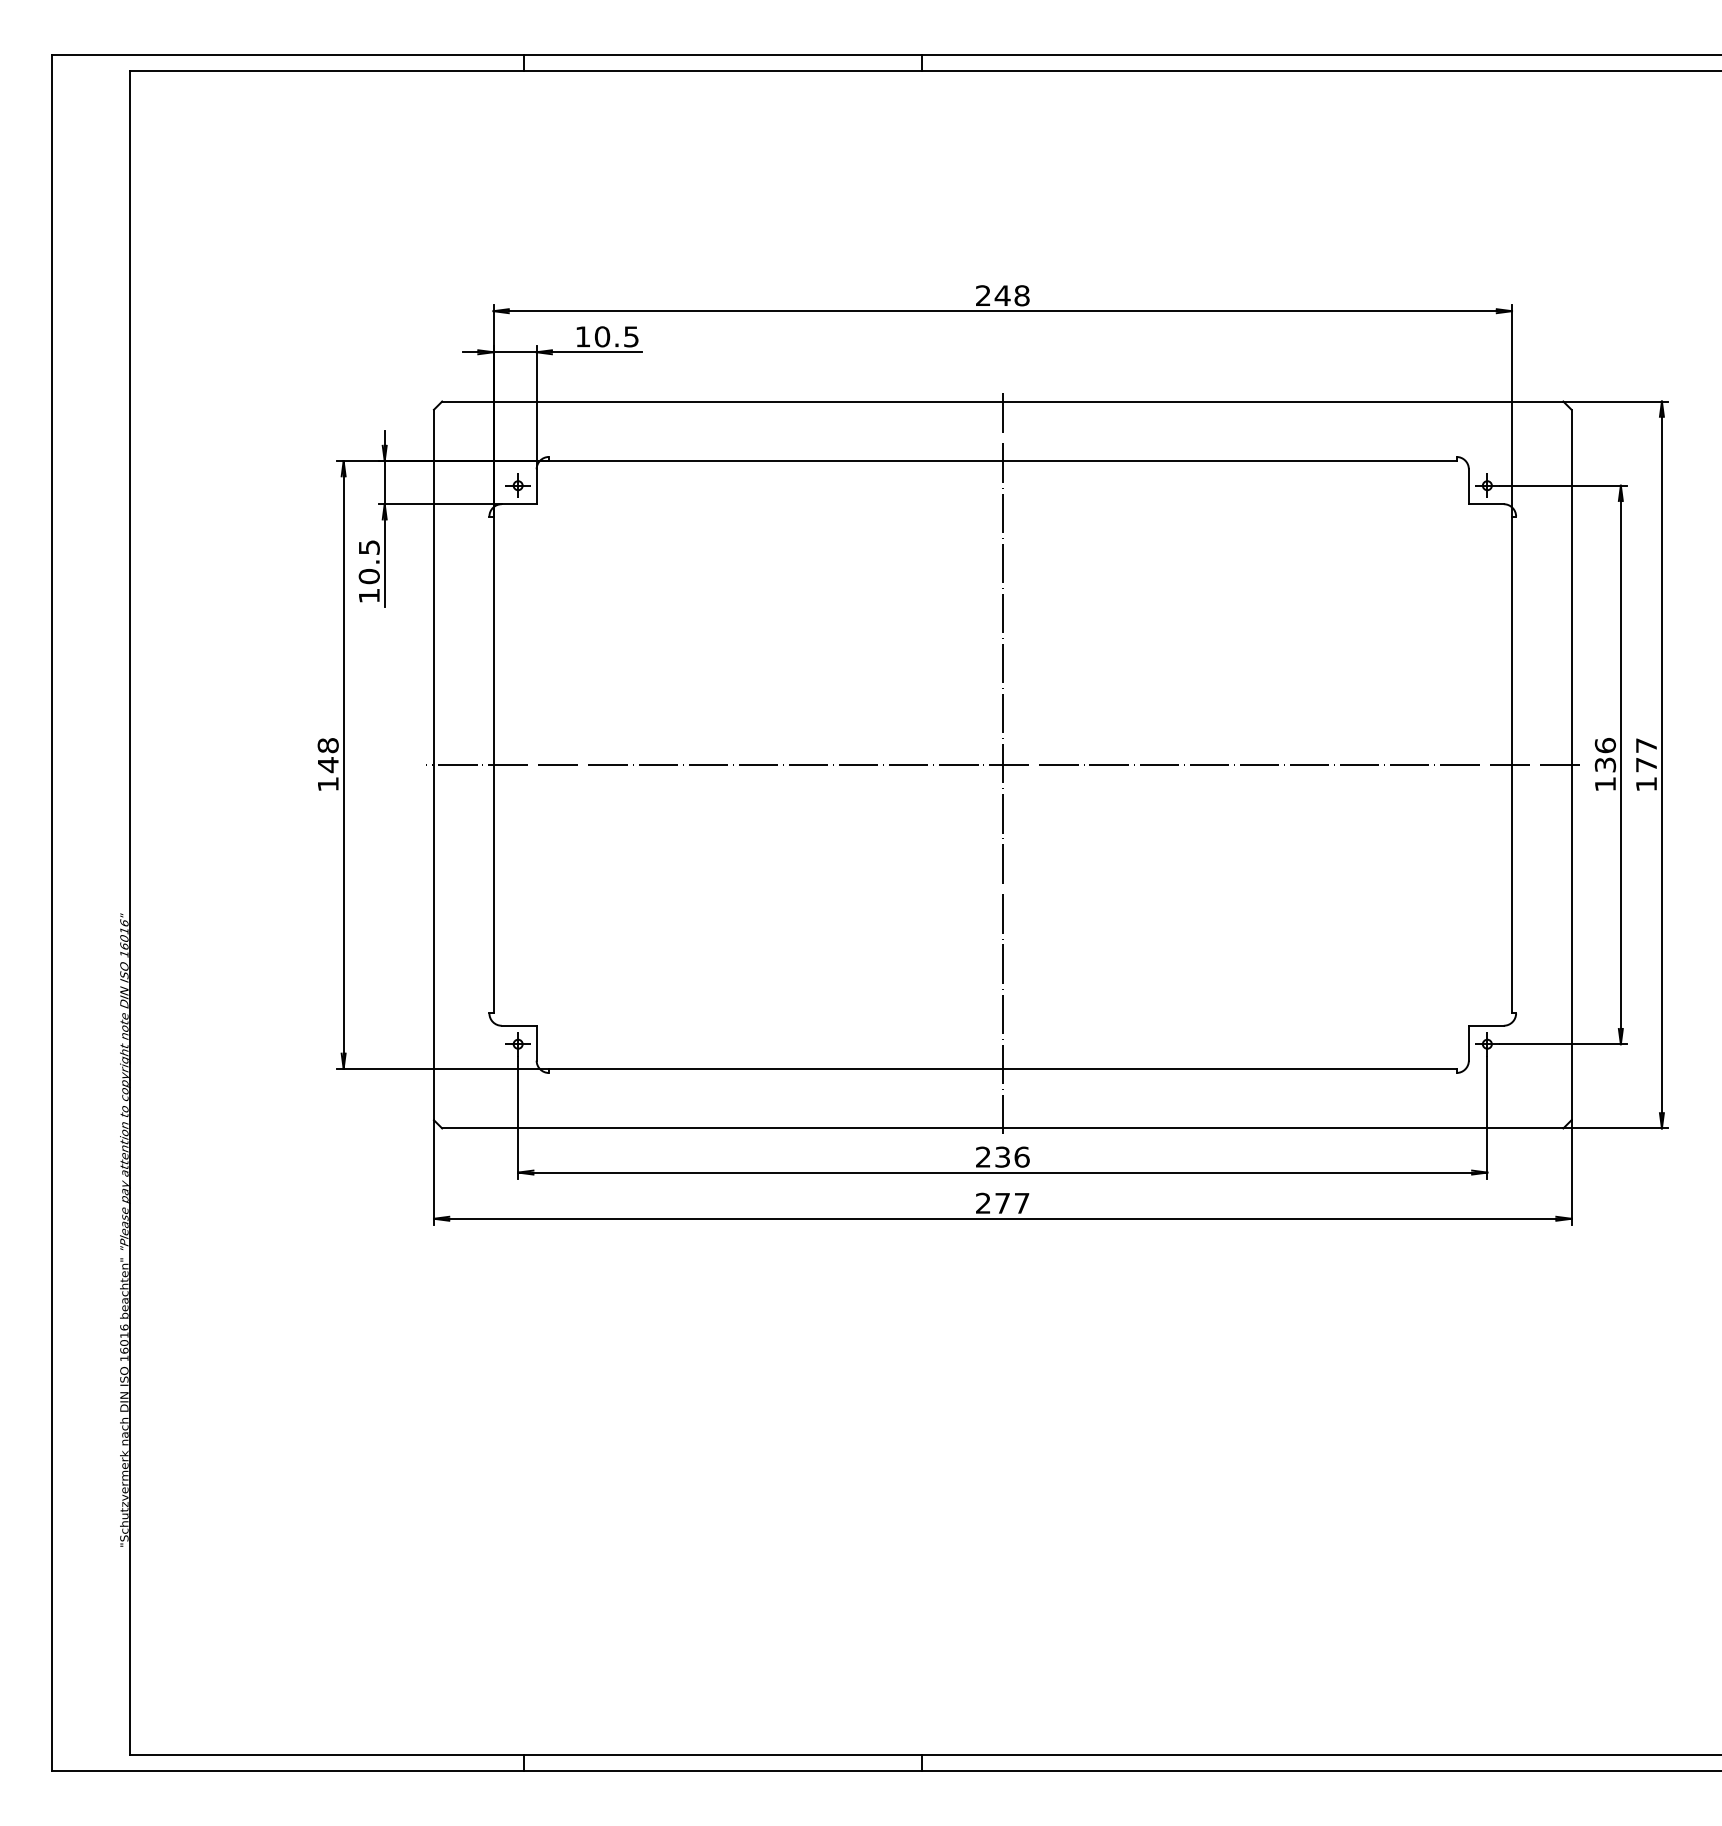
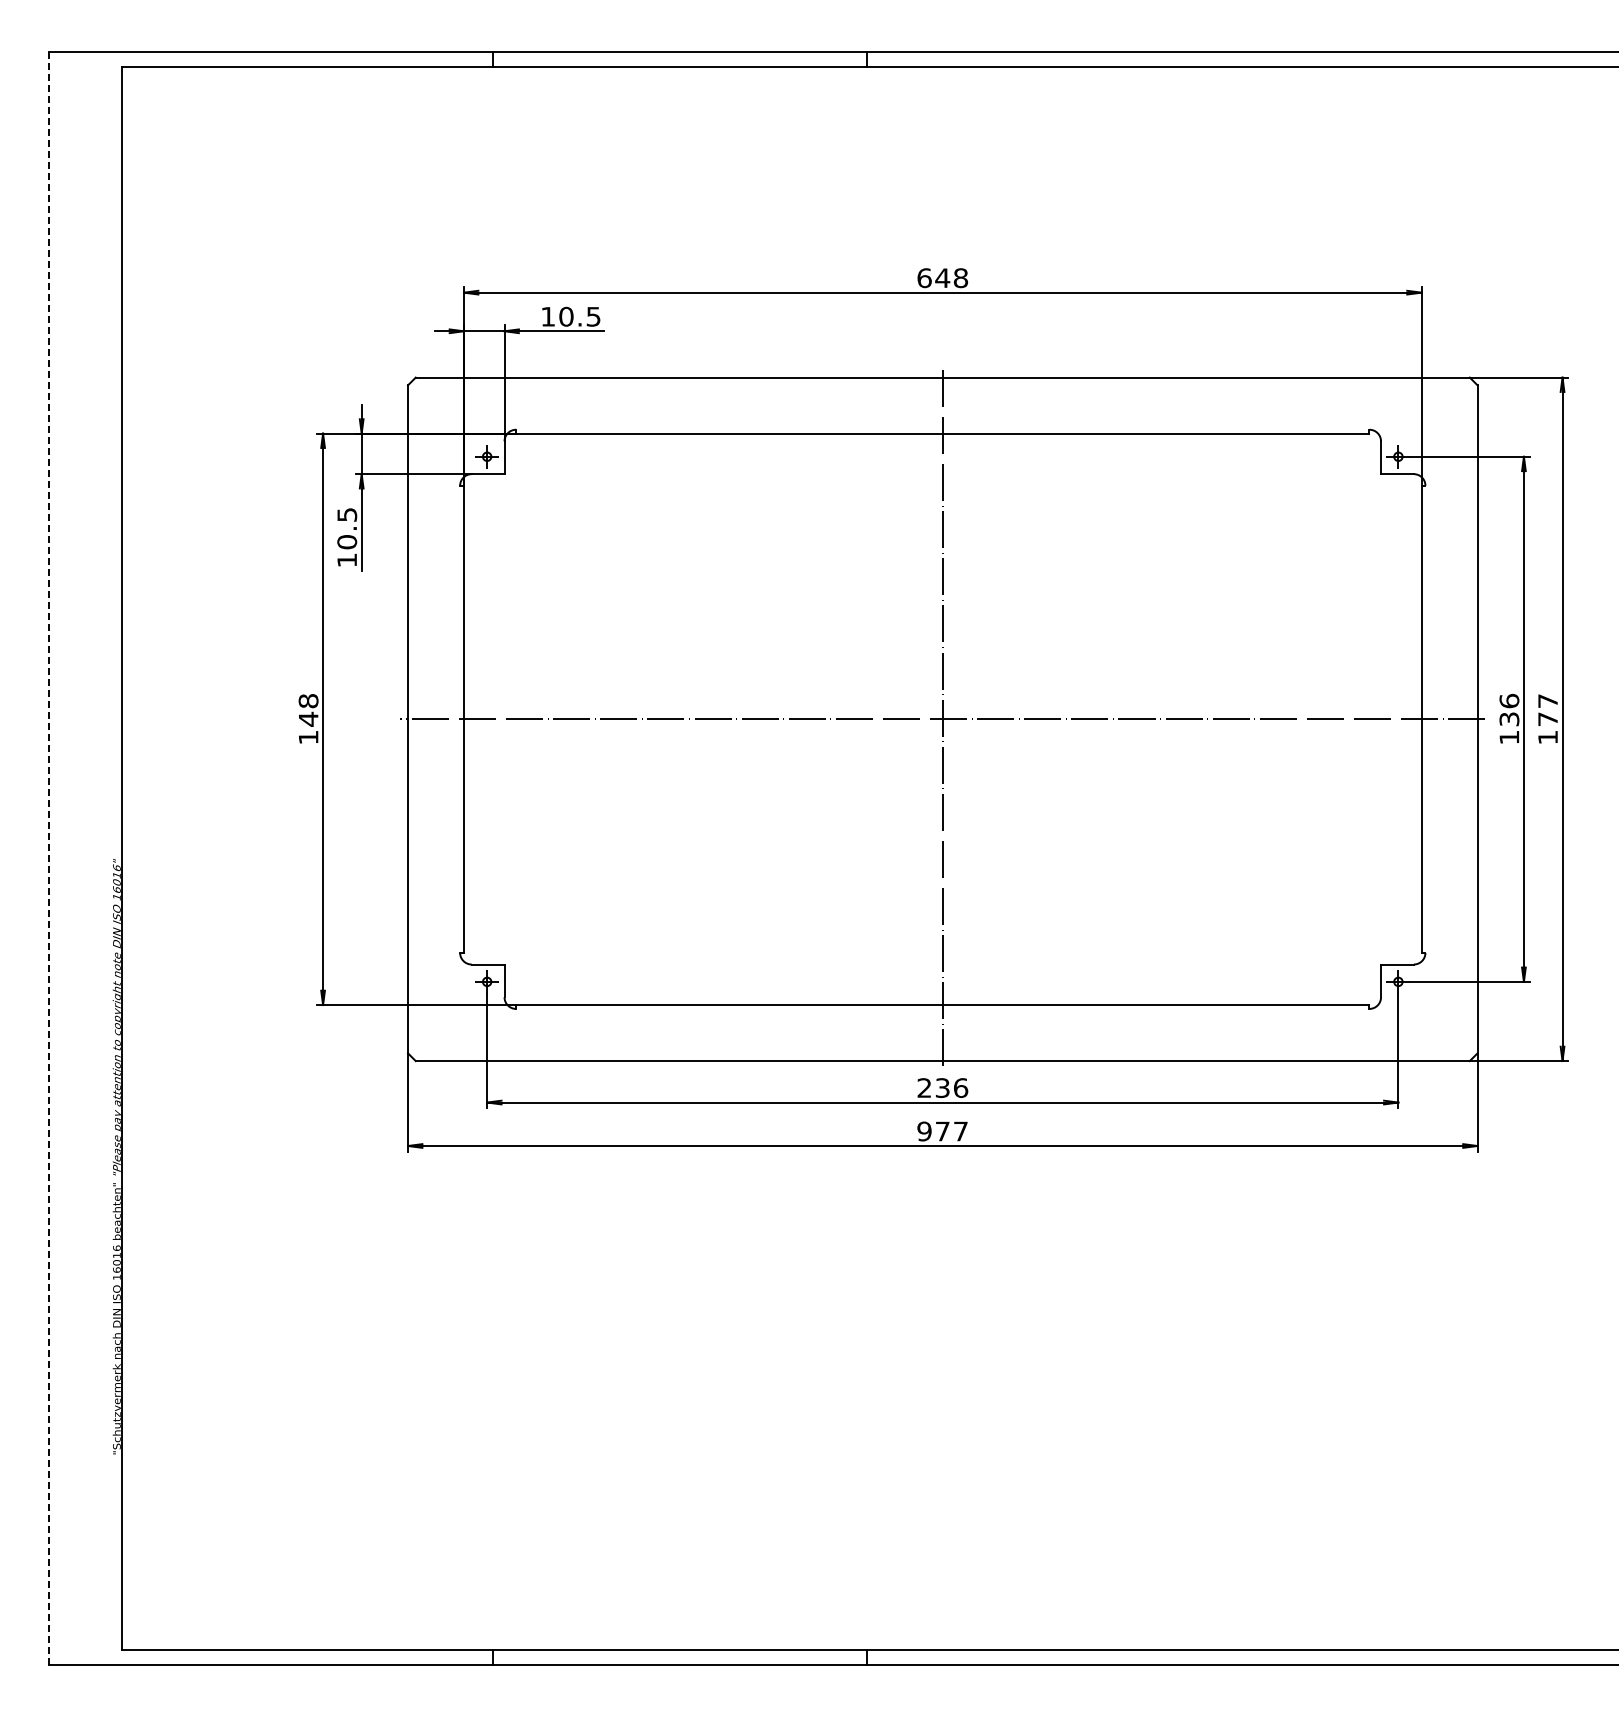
text: (983, 296) -> (924, 278), 248 -> 648
line: (51, 913) -> (48, 858), solid -> dashed
text: (983, 1203) -> (924, 1131), 277 -> 977

